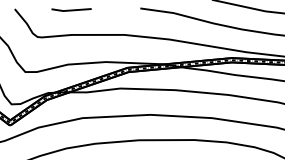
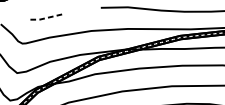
line: (71, 10) -> (46, 18), solid -> dashed

